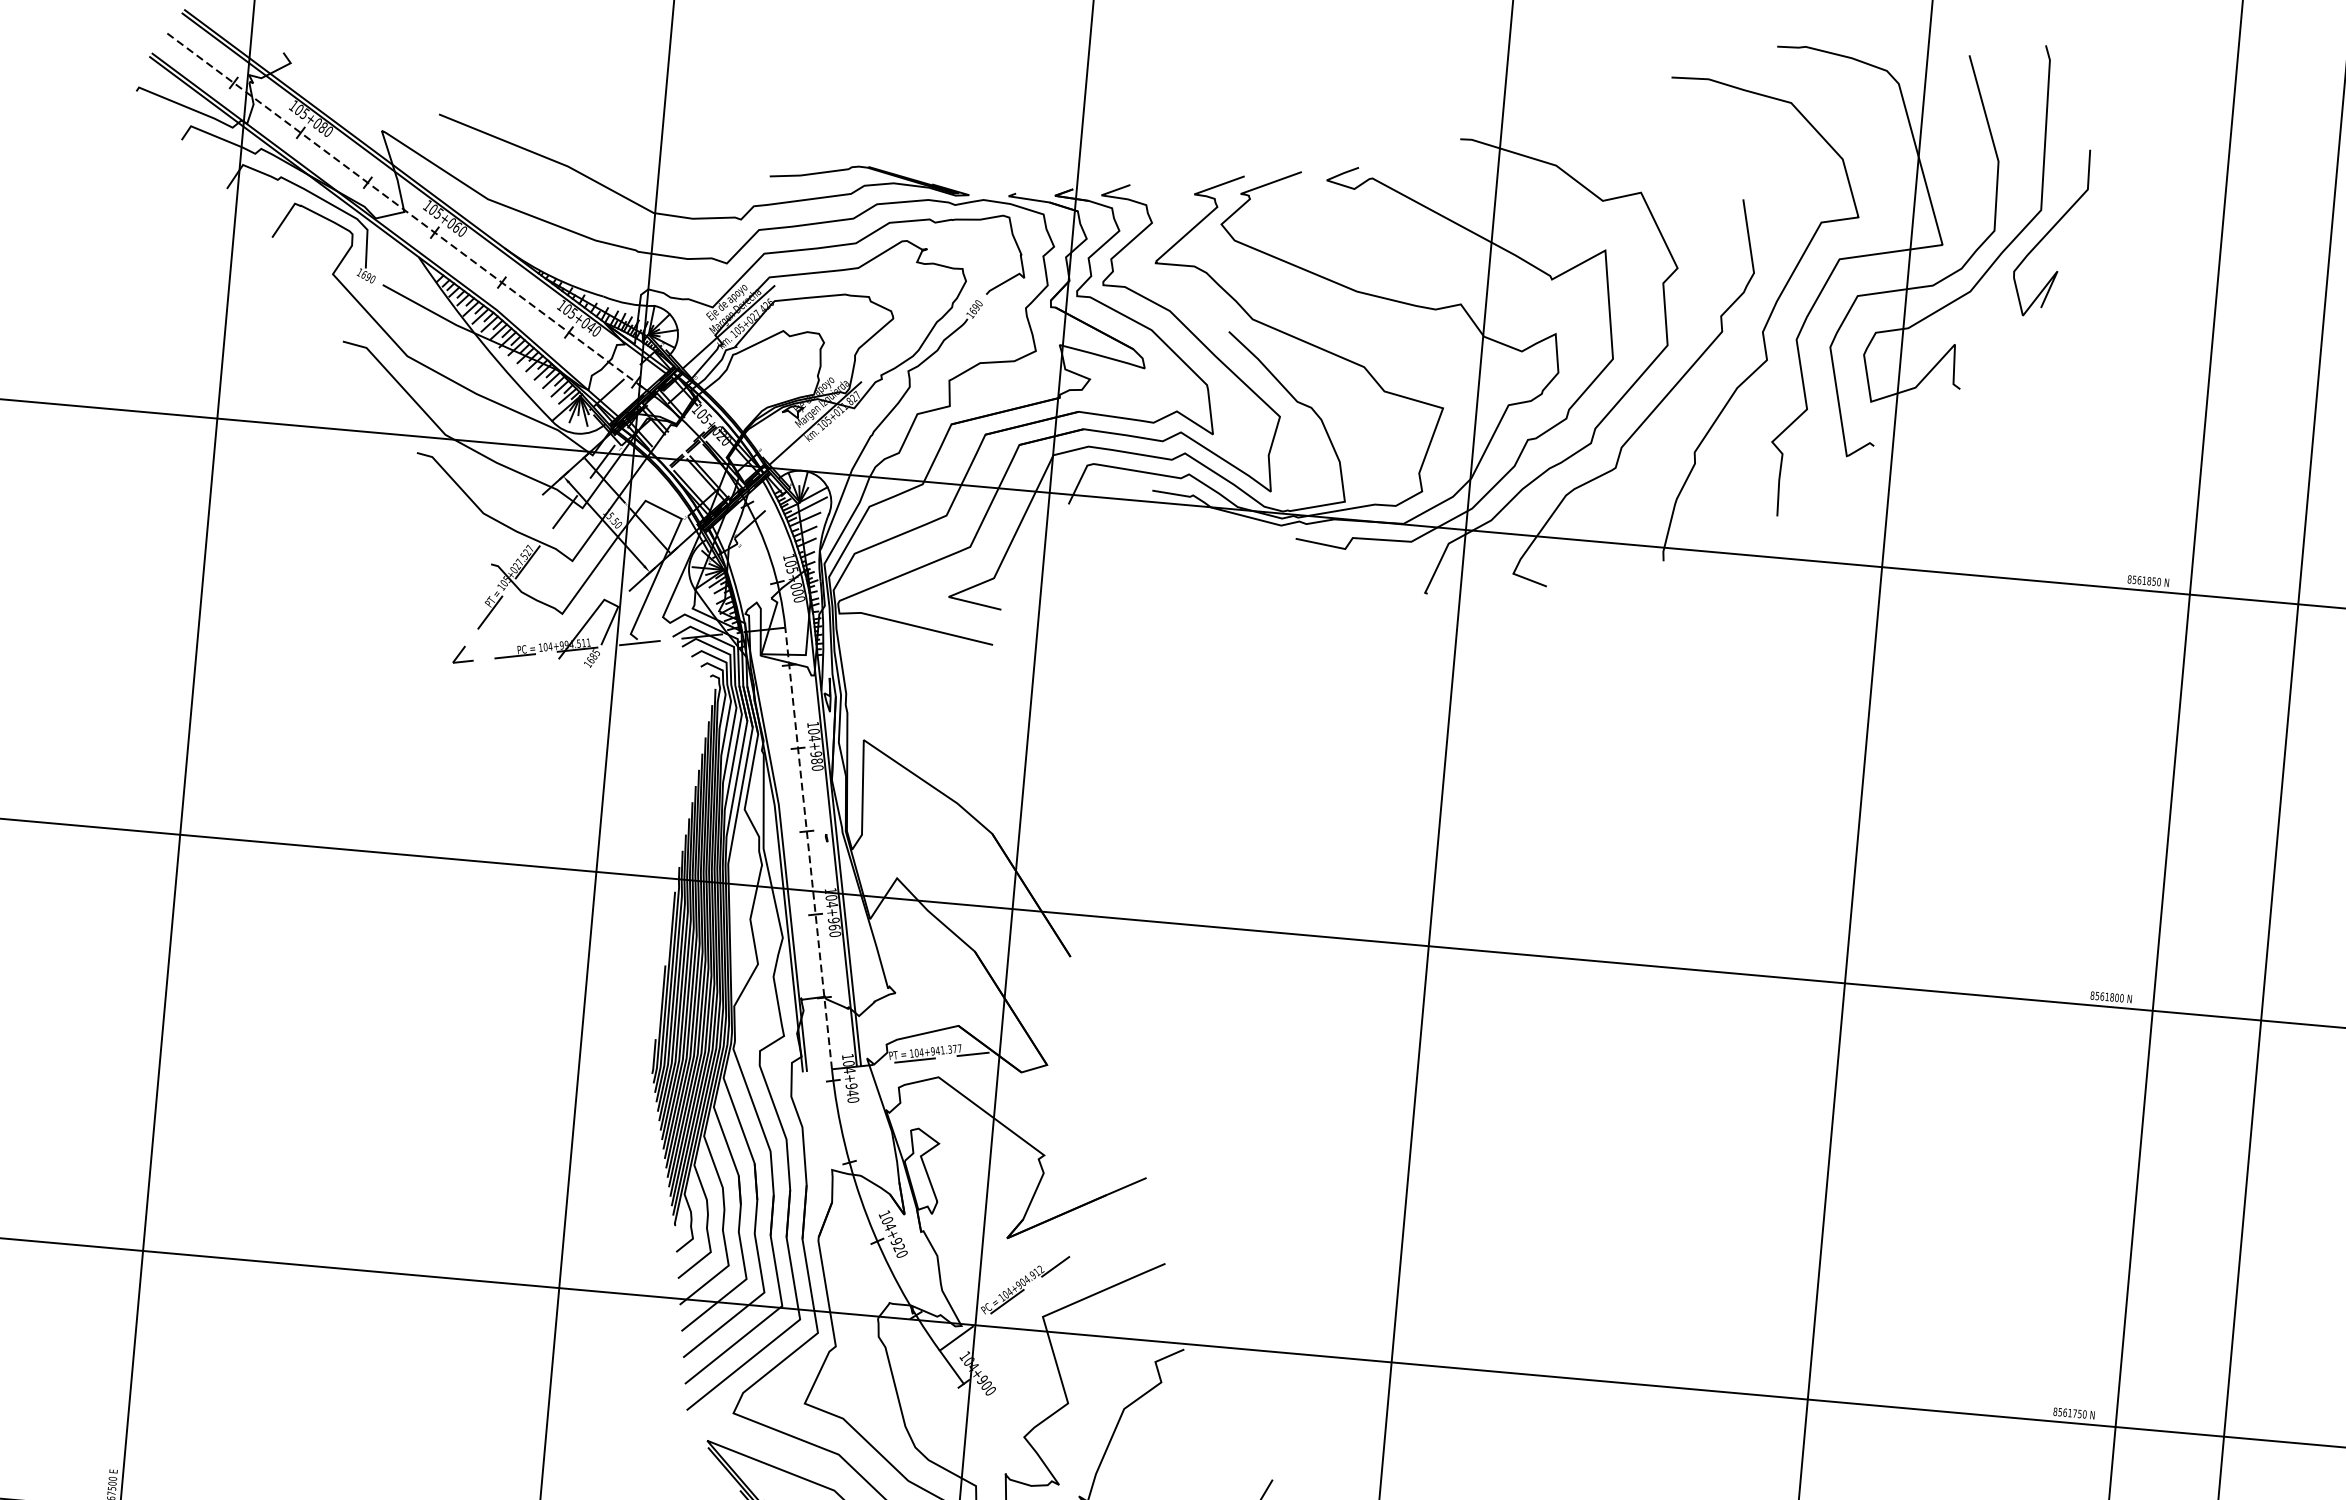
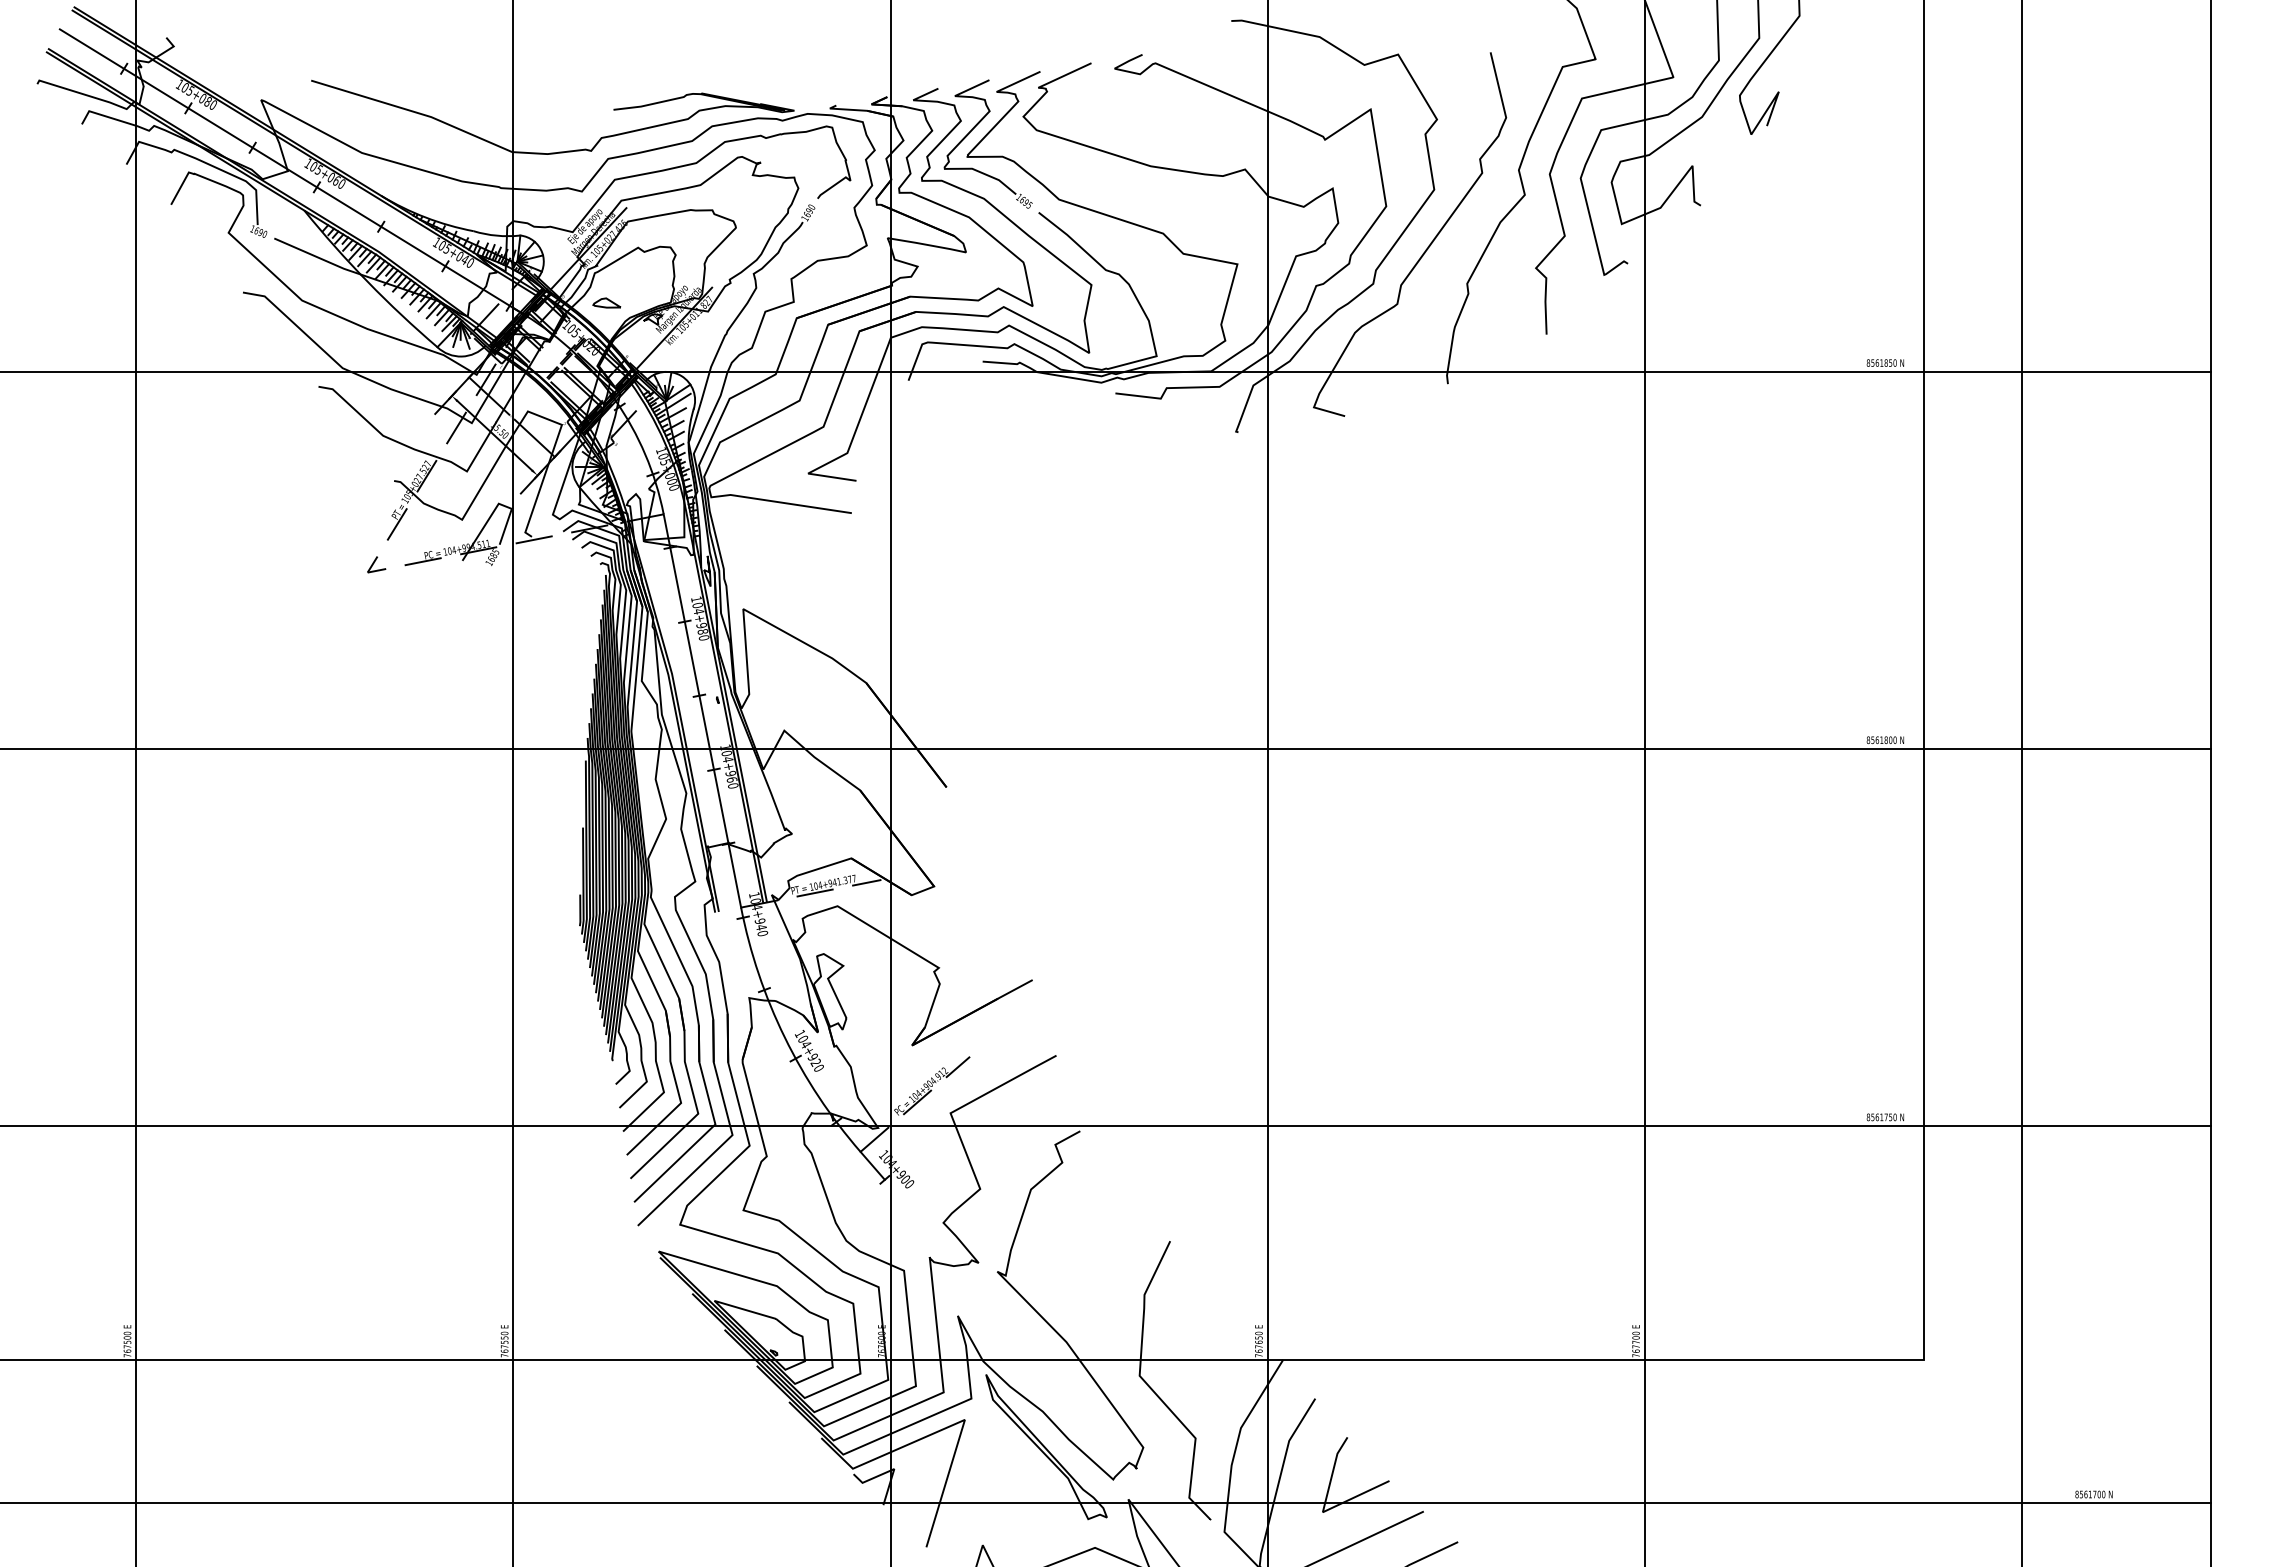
line: (409, 213) -> (292, 172), dashed -> solid
part: (1165, 233) -> (973, 129), added
part: (743, 388) -> (606, 302), added
line: (808, 848) -> (702, 710), dashed -> solid

